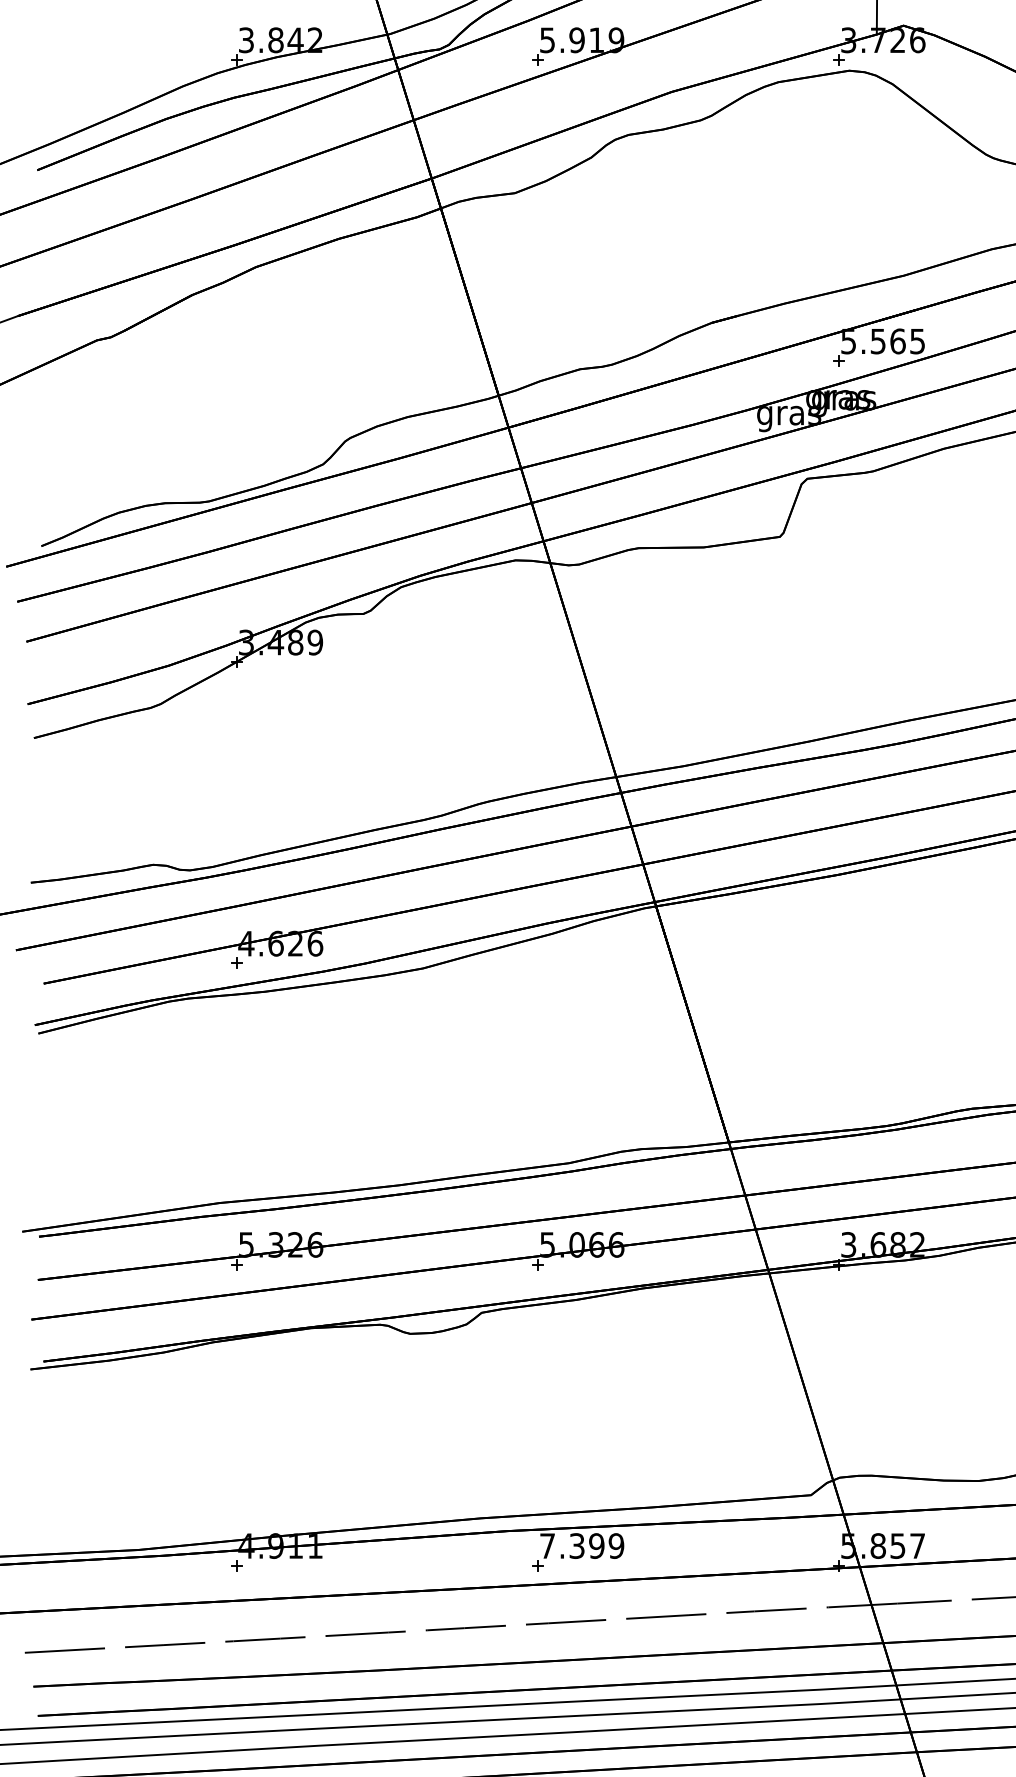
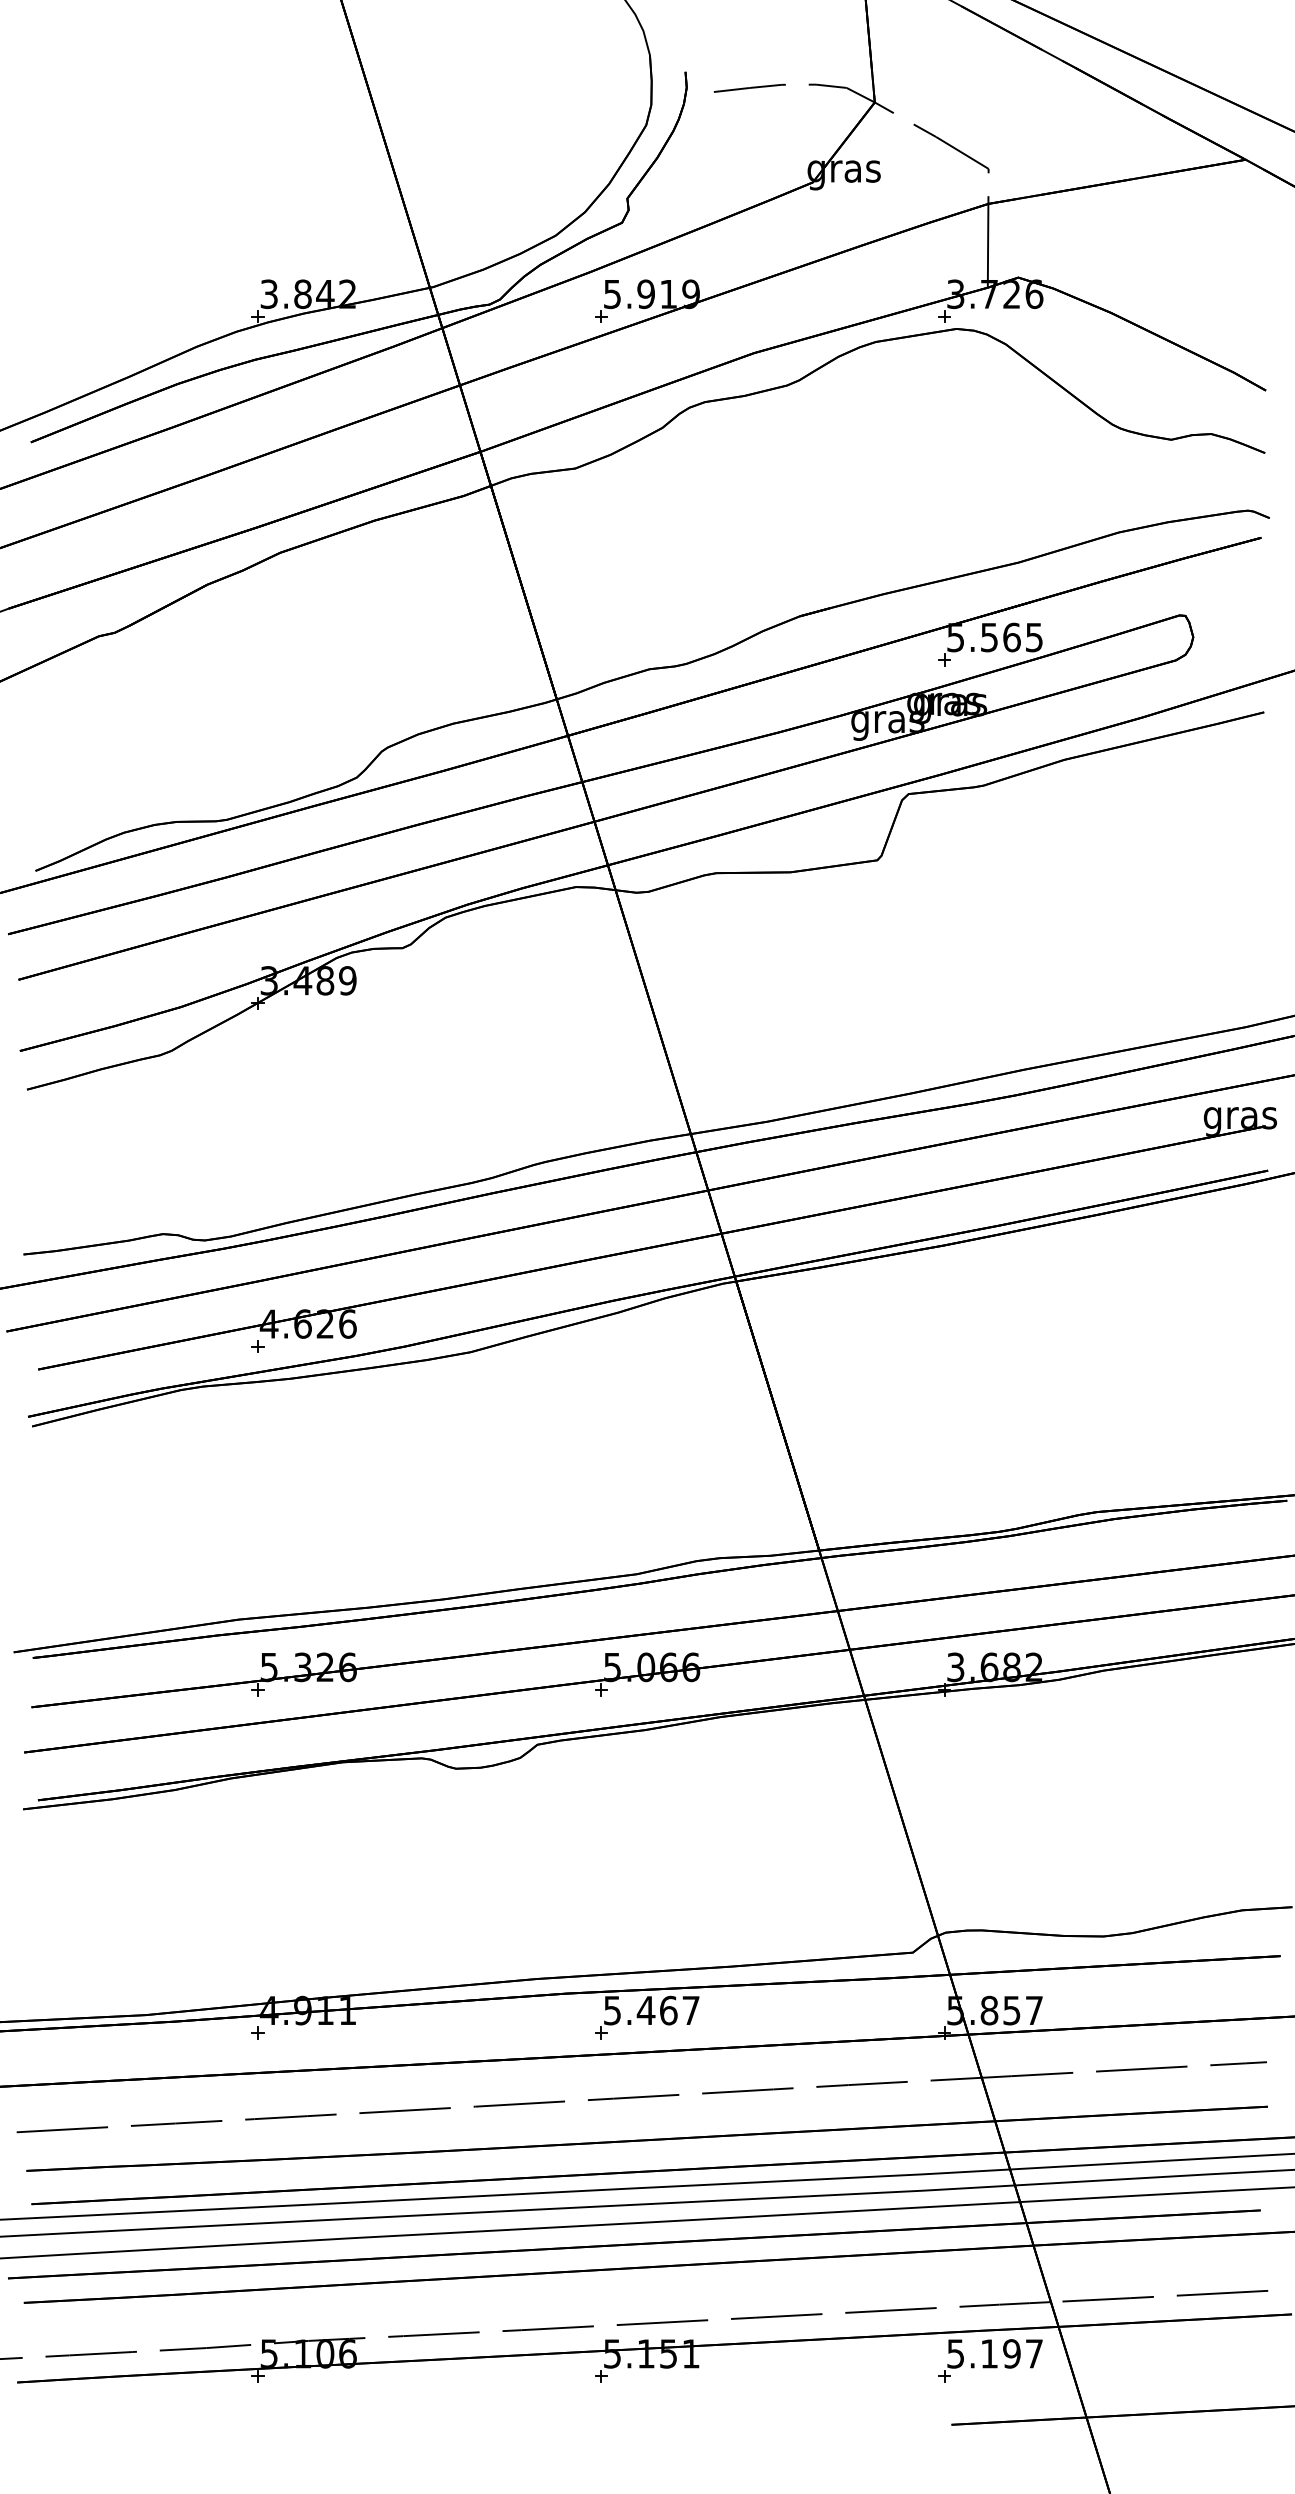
text: (581, 1545) -> (651, 2010), 7.399 -> 5.467

